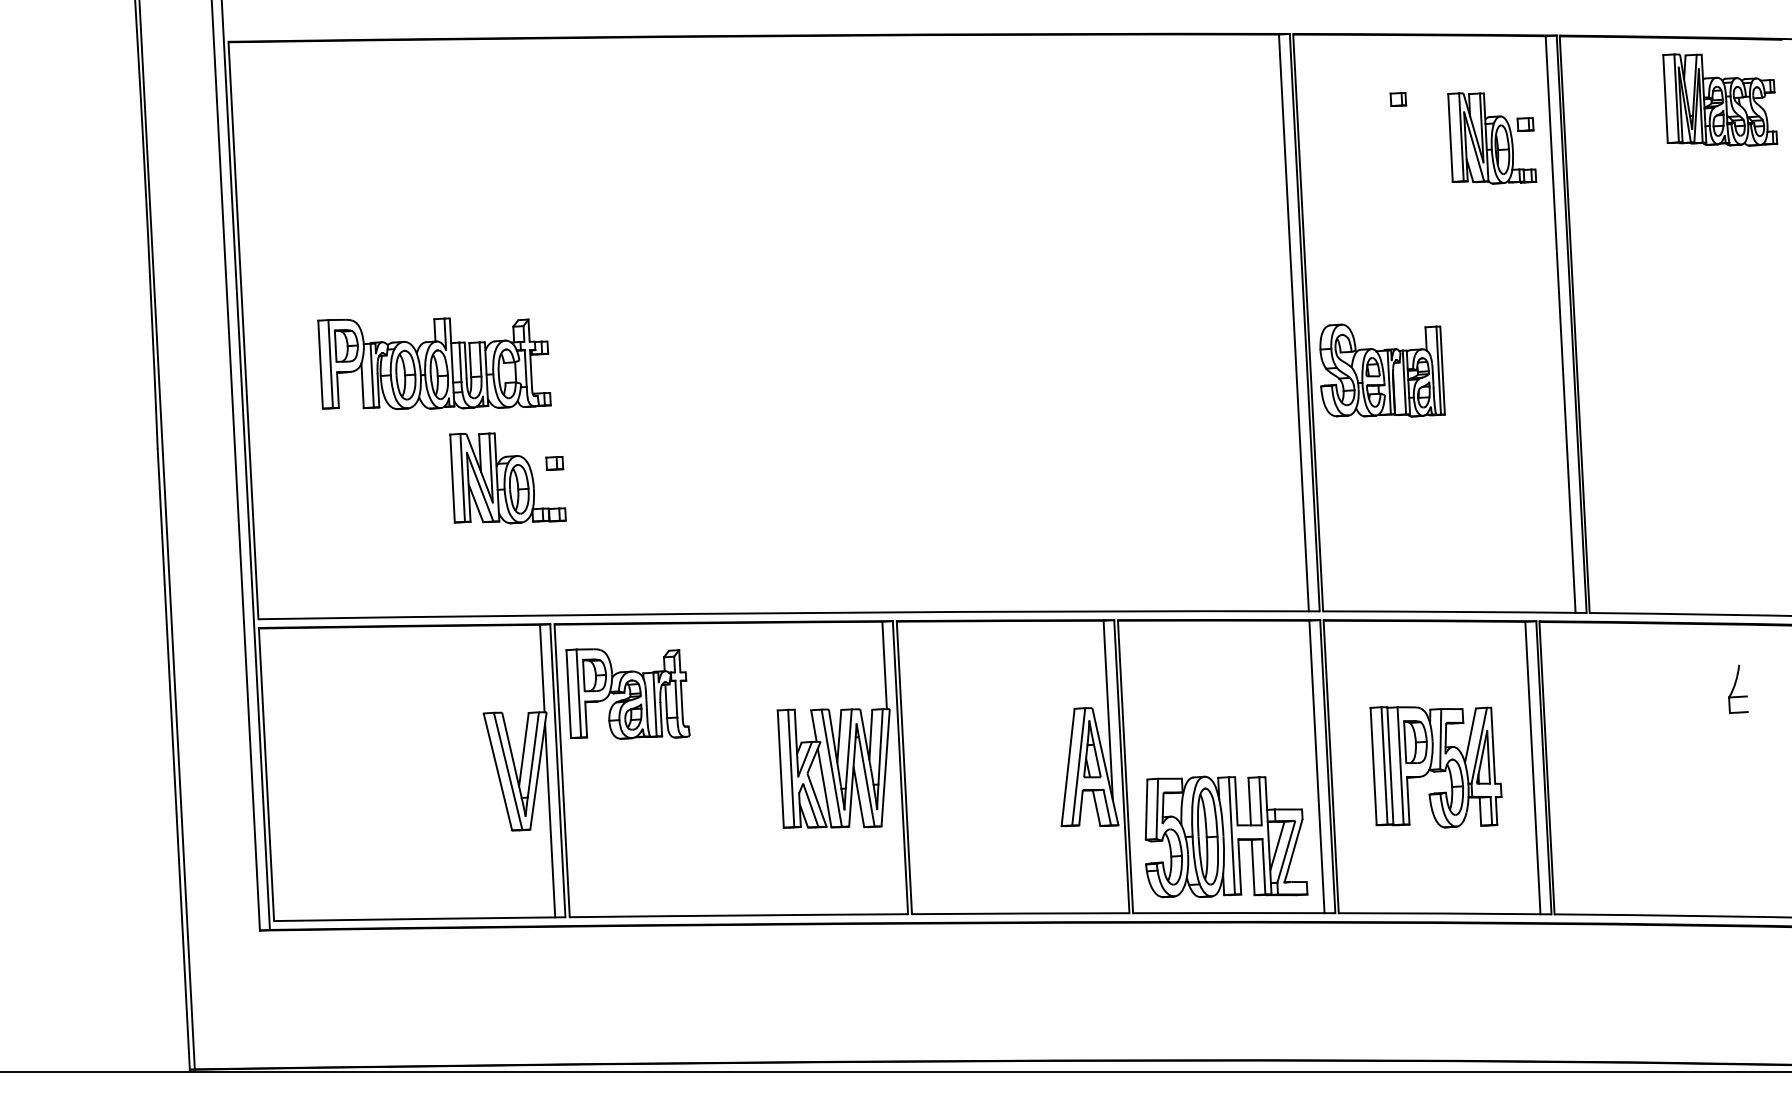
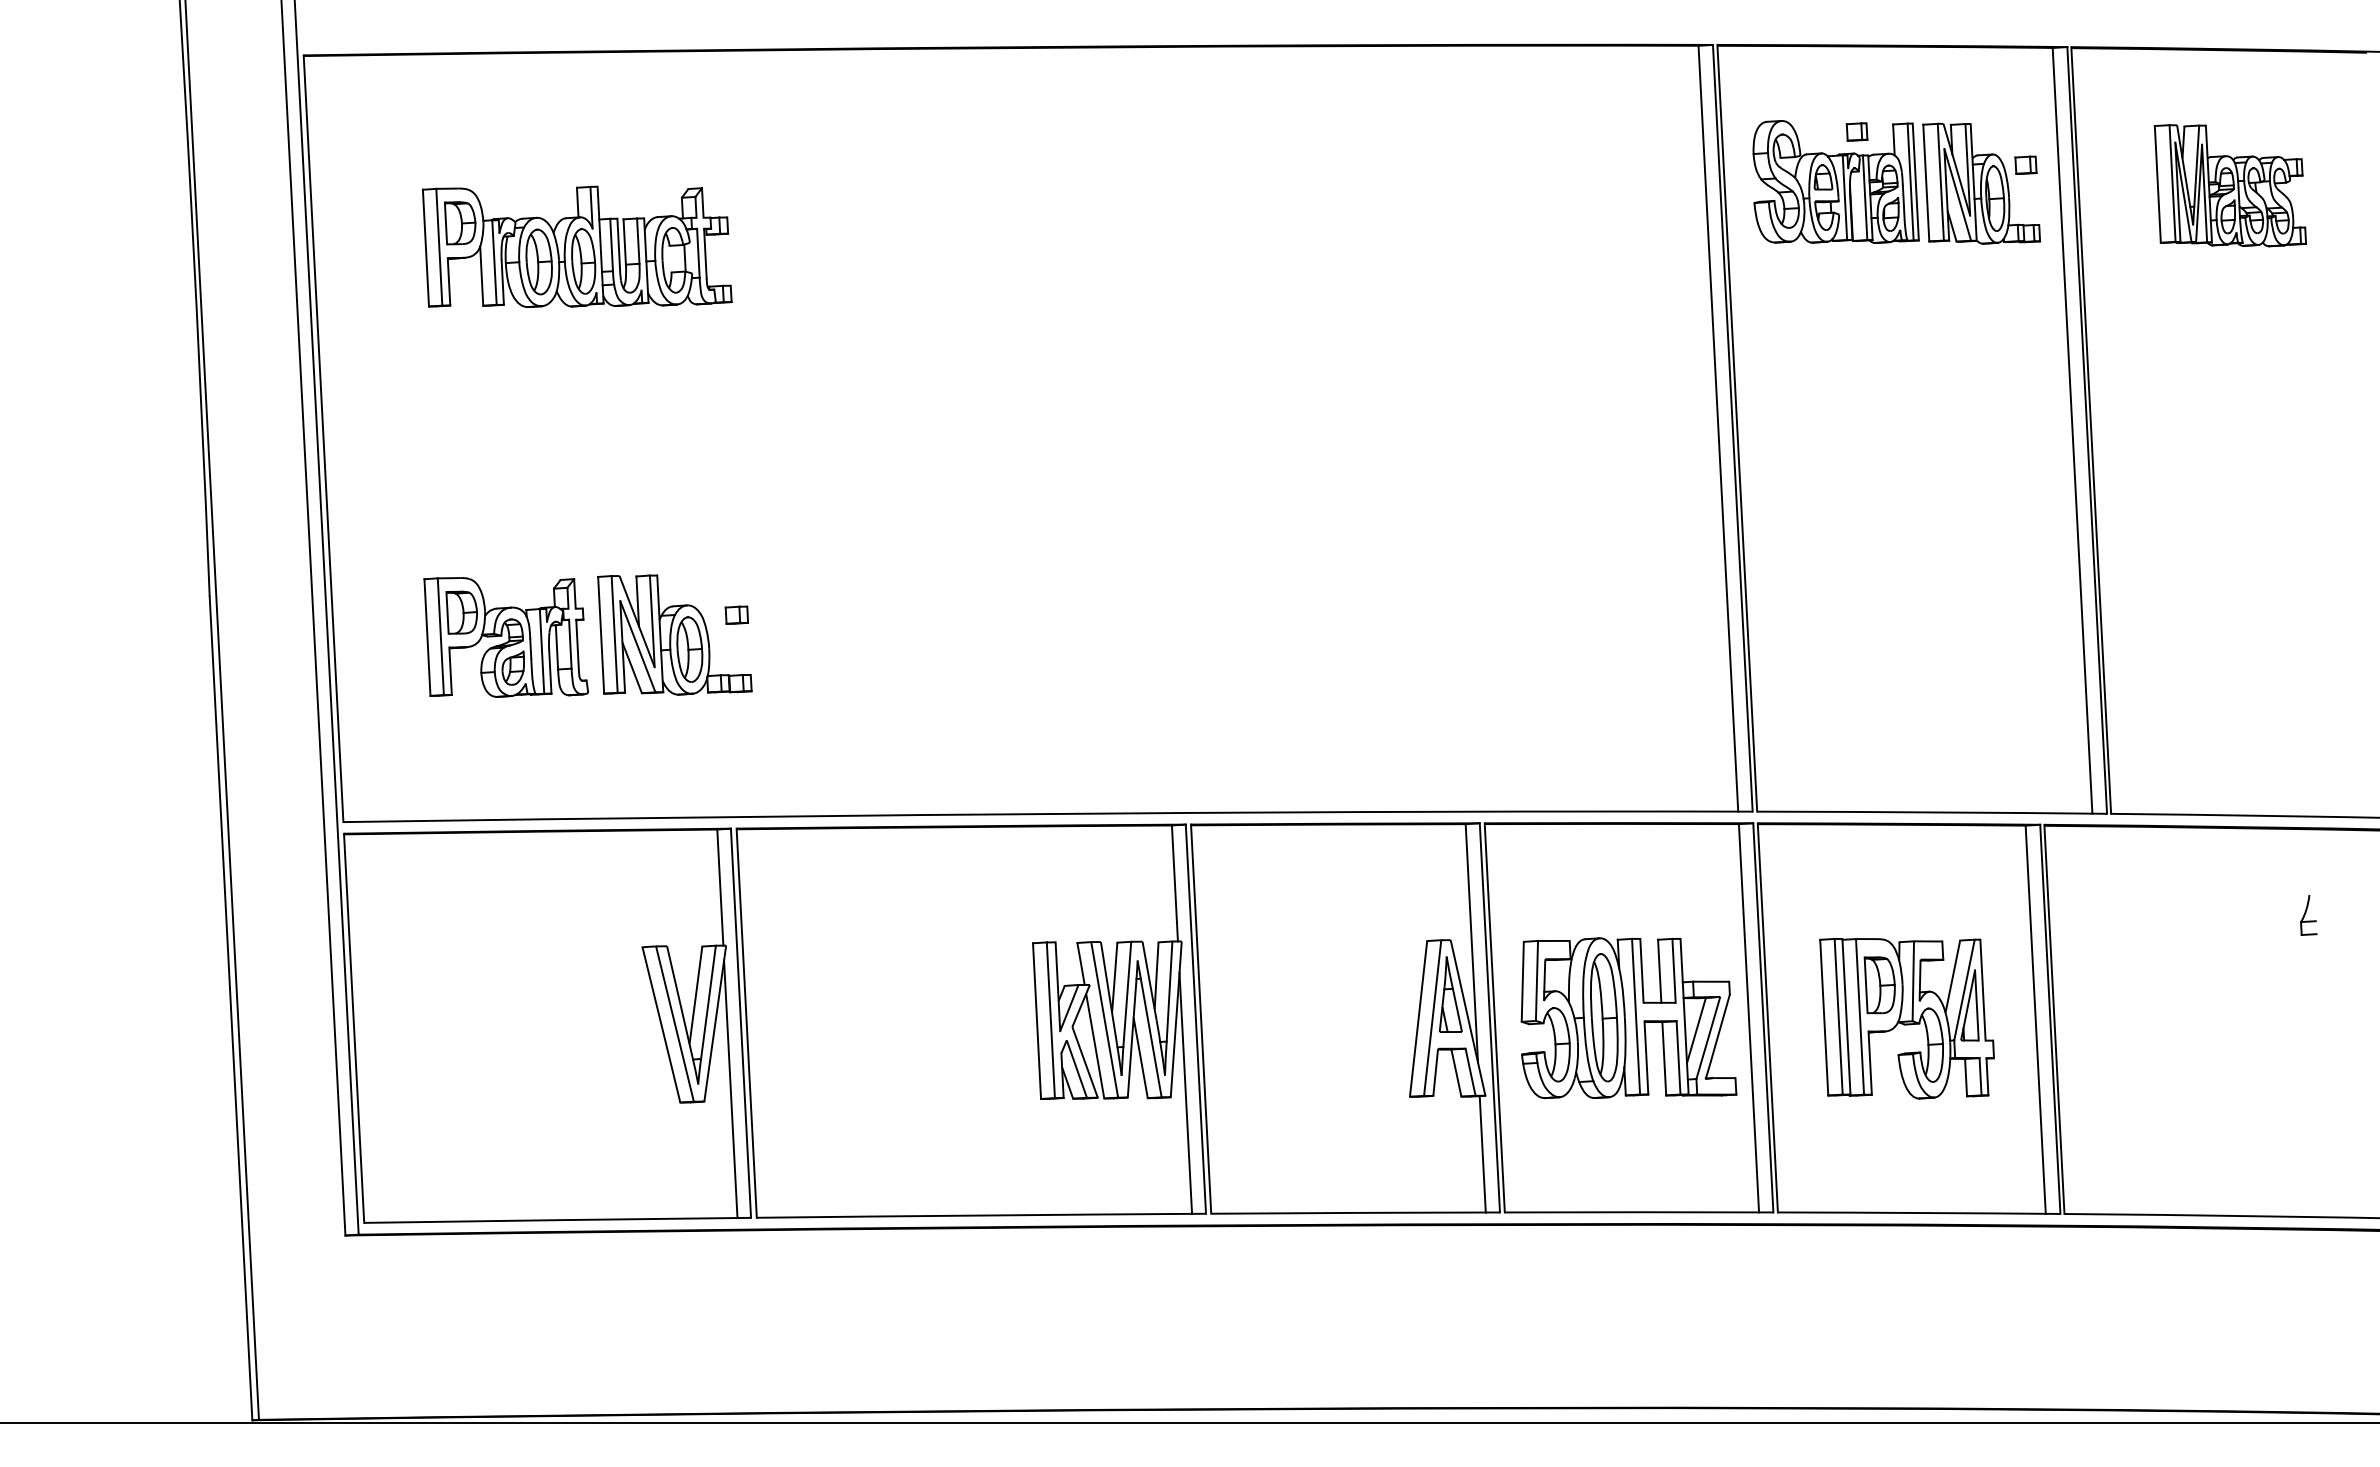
part: (1720, 99) -> (2230, 185), moved
part: (434, 363) -> (577, 246), moved
part: (1382, 370) -> (1835, 181), moved
part: (1738, 689) -> (2308, 915), size x0.62
part: (628, 694) -> (506, 637), moved
line: (892, 822) -> (1185, 1092), added
part: (1226, 837) -> (1628, 1018), moved
line: (1116, 869) -> (1482, 1154), added

